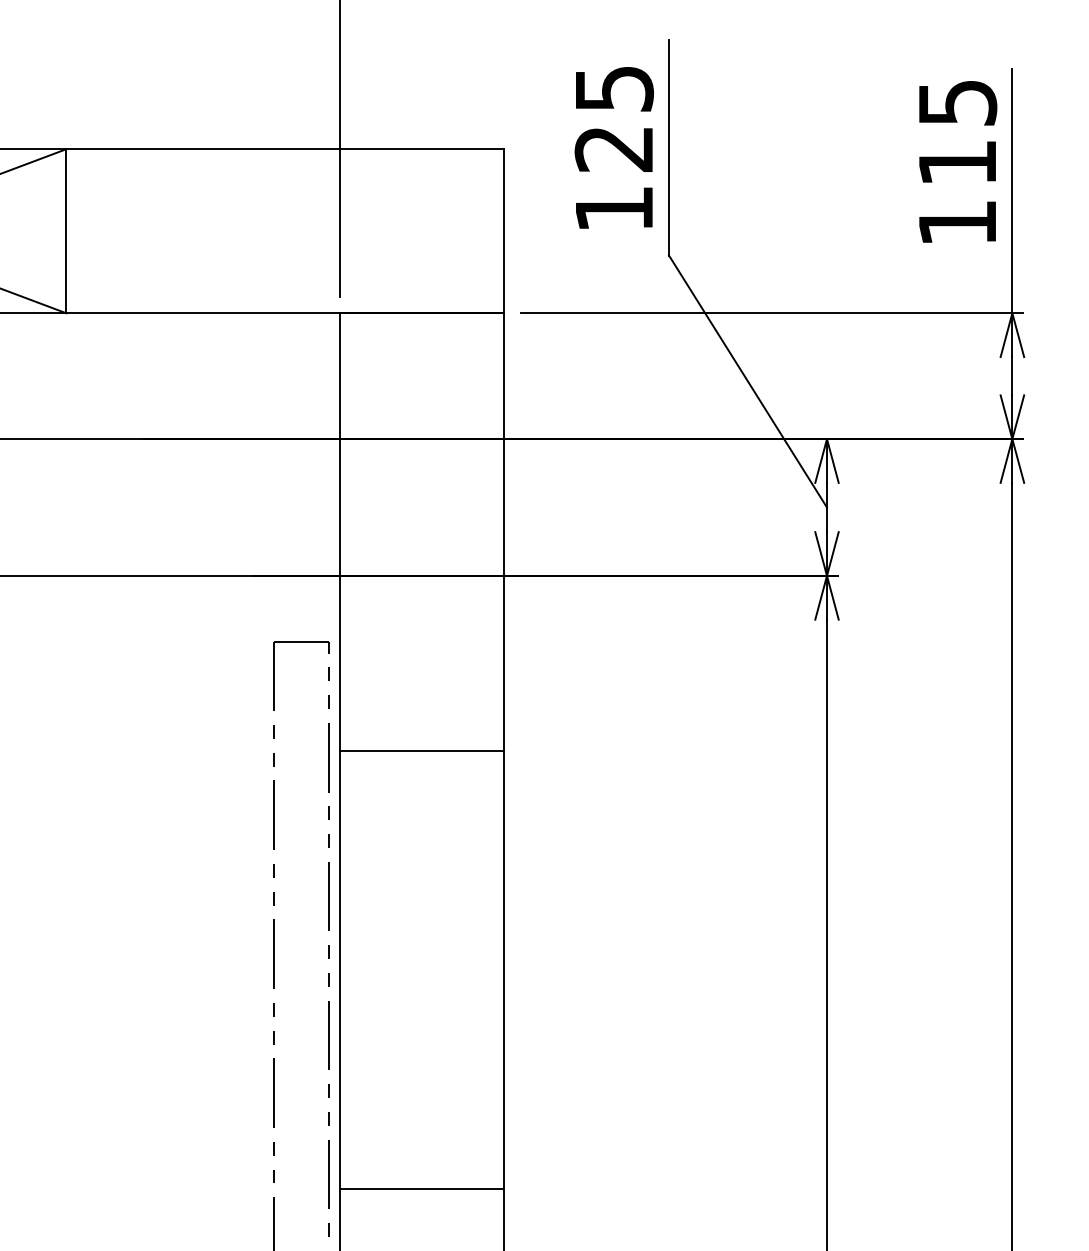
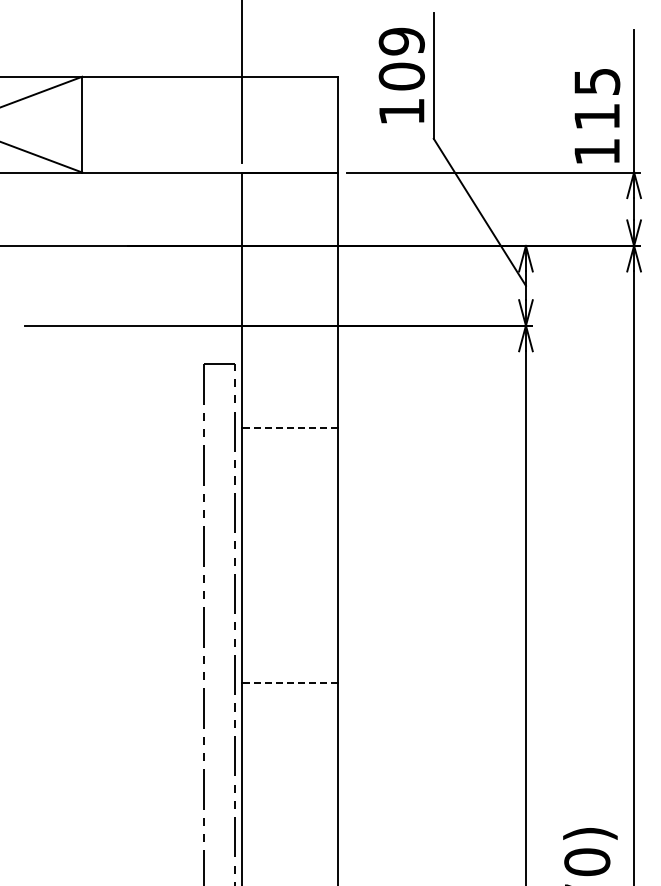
text: (613, 117) -> (401, 58), 125 -> 109
text: (958, 162) -> (597, 116), moved
line: (421, 750) -> (289, 427), solid -> dashed
line: (421, 1189) -> (289, 683), solid -> dashed

